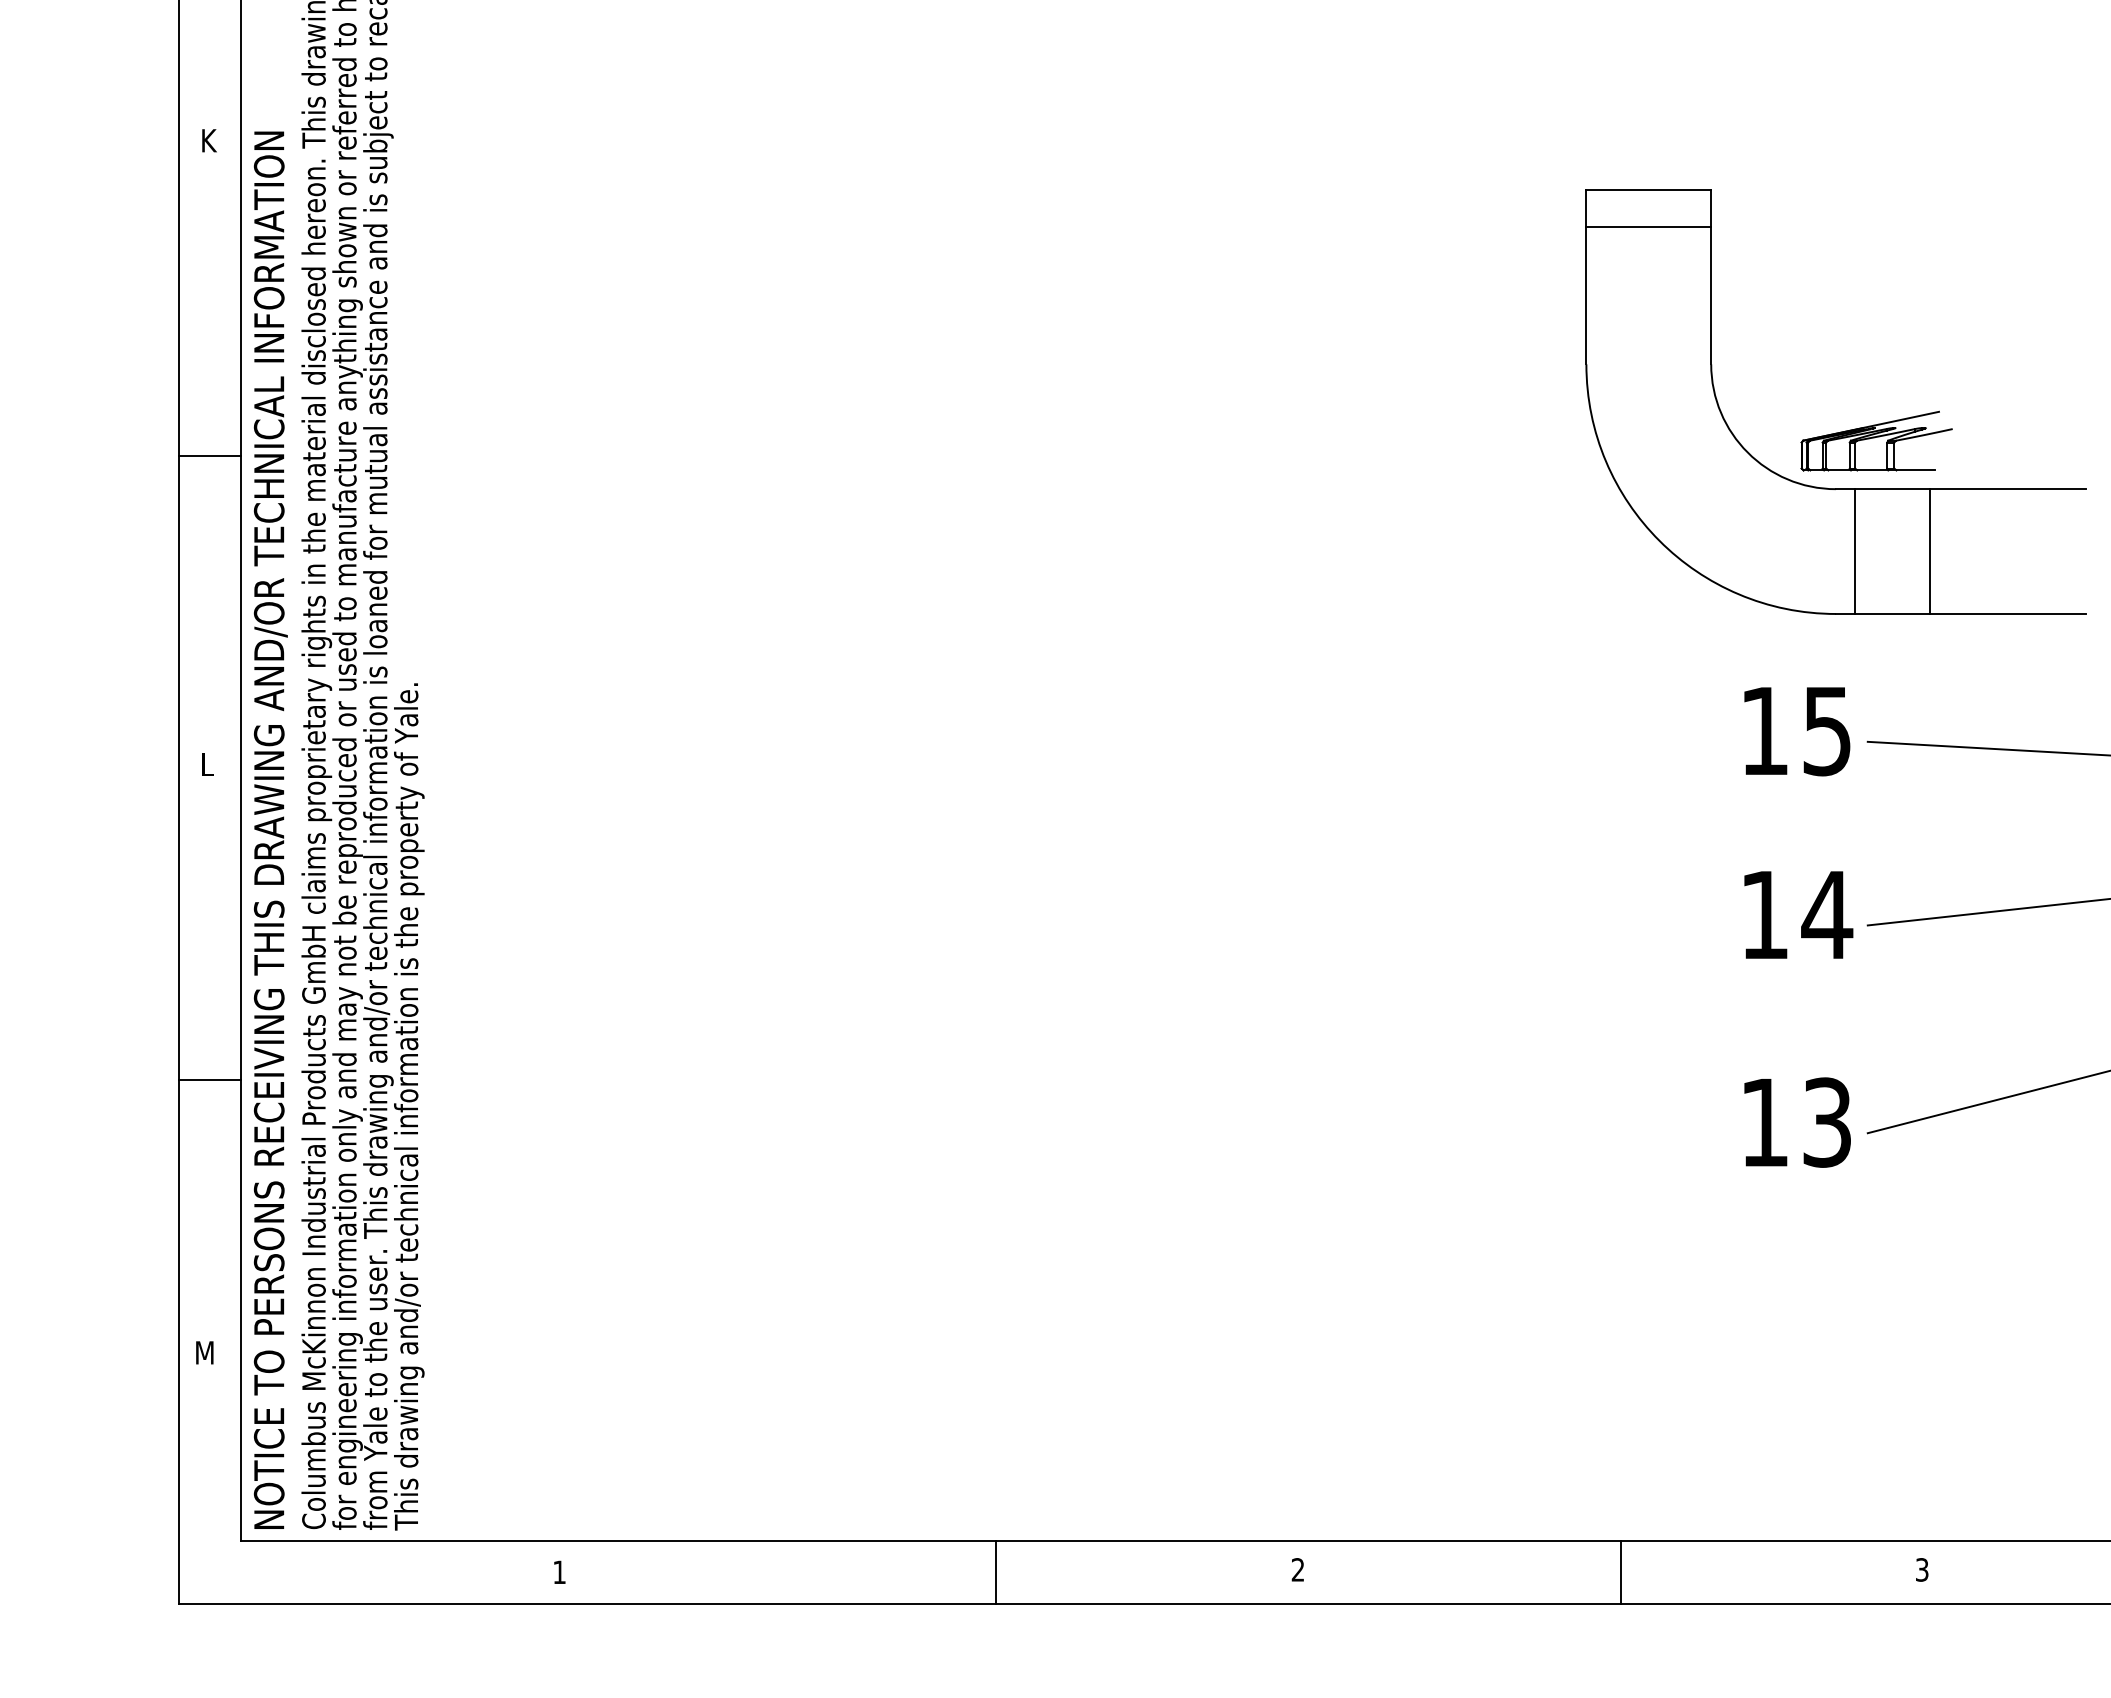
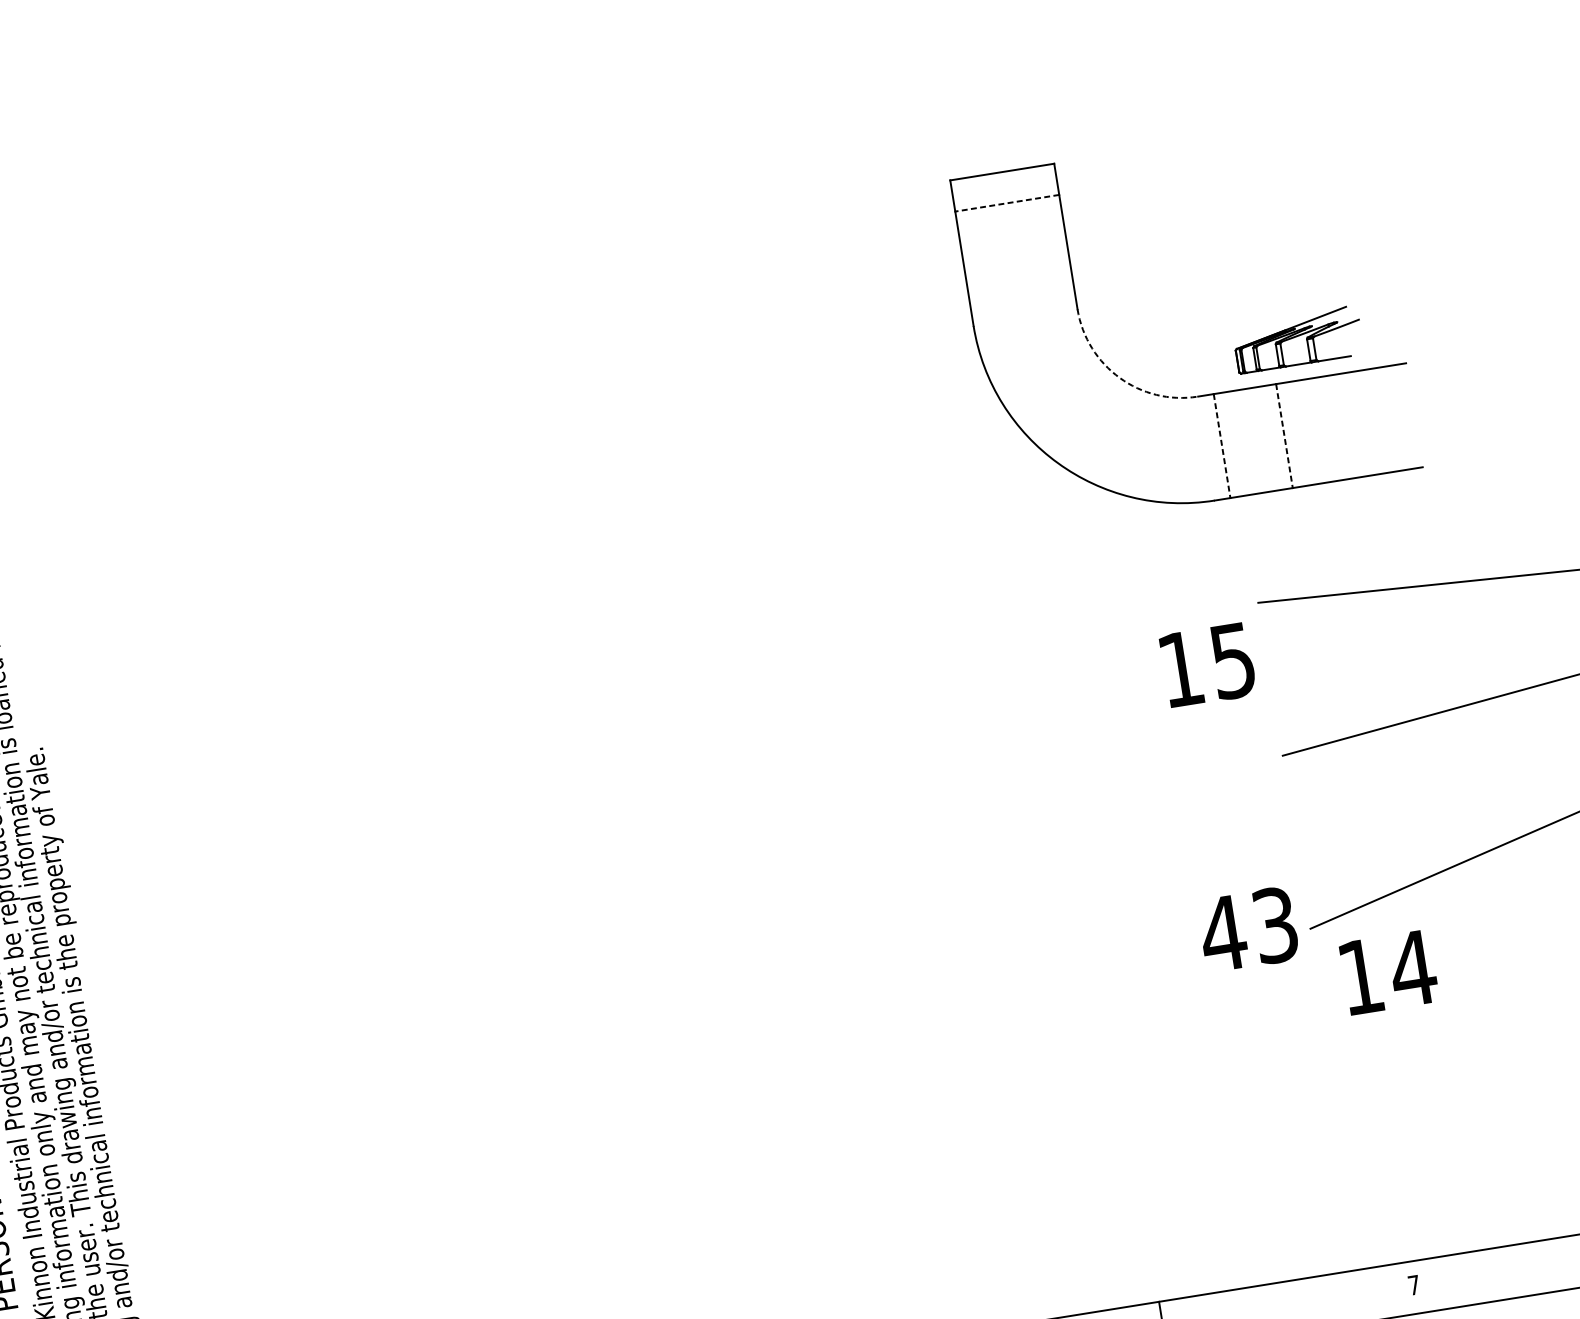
line: (1648, 227) -> (1007, 203), solid -> dashed
part: (1876, 440) -> (1297, 339), moved
arc: (1747, 452) -> (1119, 377), solid -> dashed
line: (1854, 552) -> (1221, 446), solid -> dashed
line: (1929, 552) -> (1284, 436), solid -> dashed
text: (1797, 731) -> (1208, 665), moved
text: (1798, 914) -> (1388, 971), moved
text: (1764, 1122) -> (1223, 933), 13 -> 43
text: (1922, 1569) -> (1414, 1284), 3 -> 7

